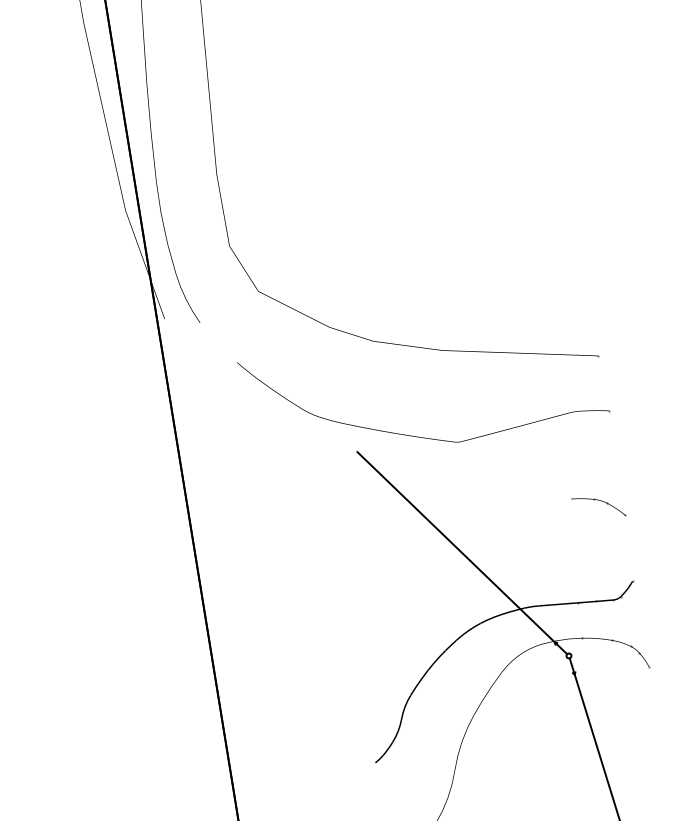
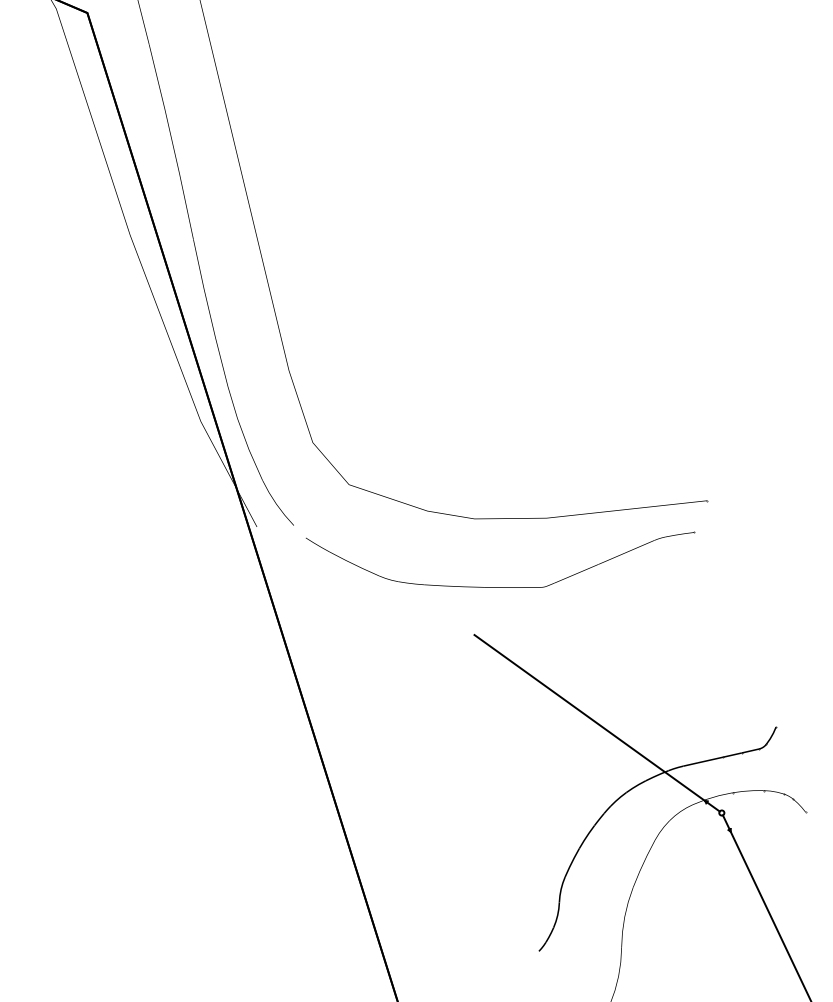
part: (416, 436) -> (500, 587), moved
part: (599, 505) -> (730, 654), removed

